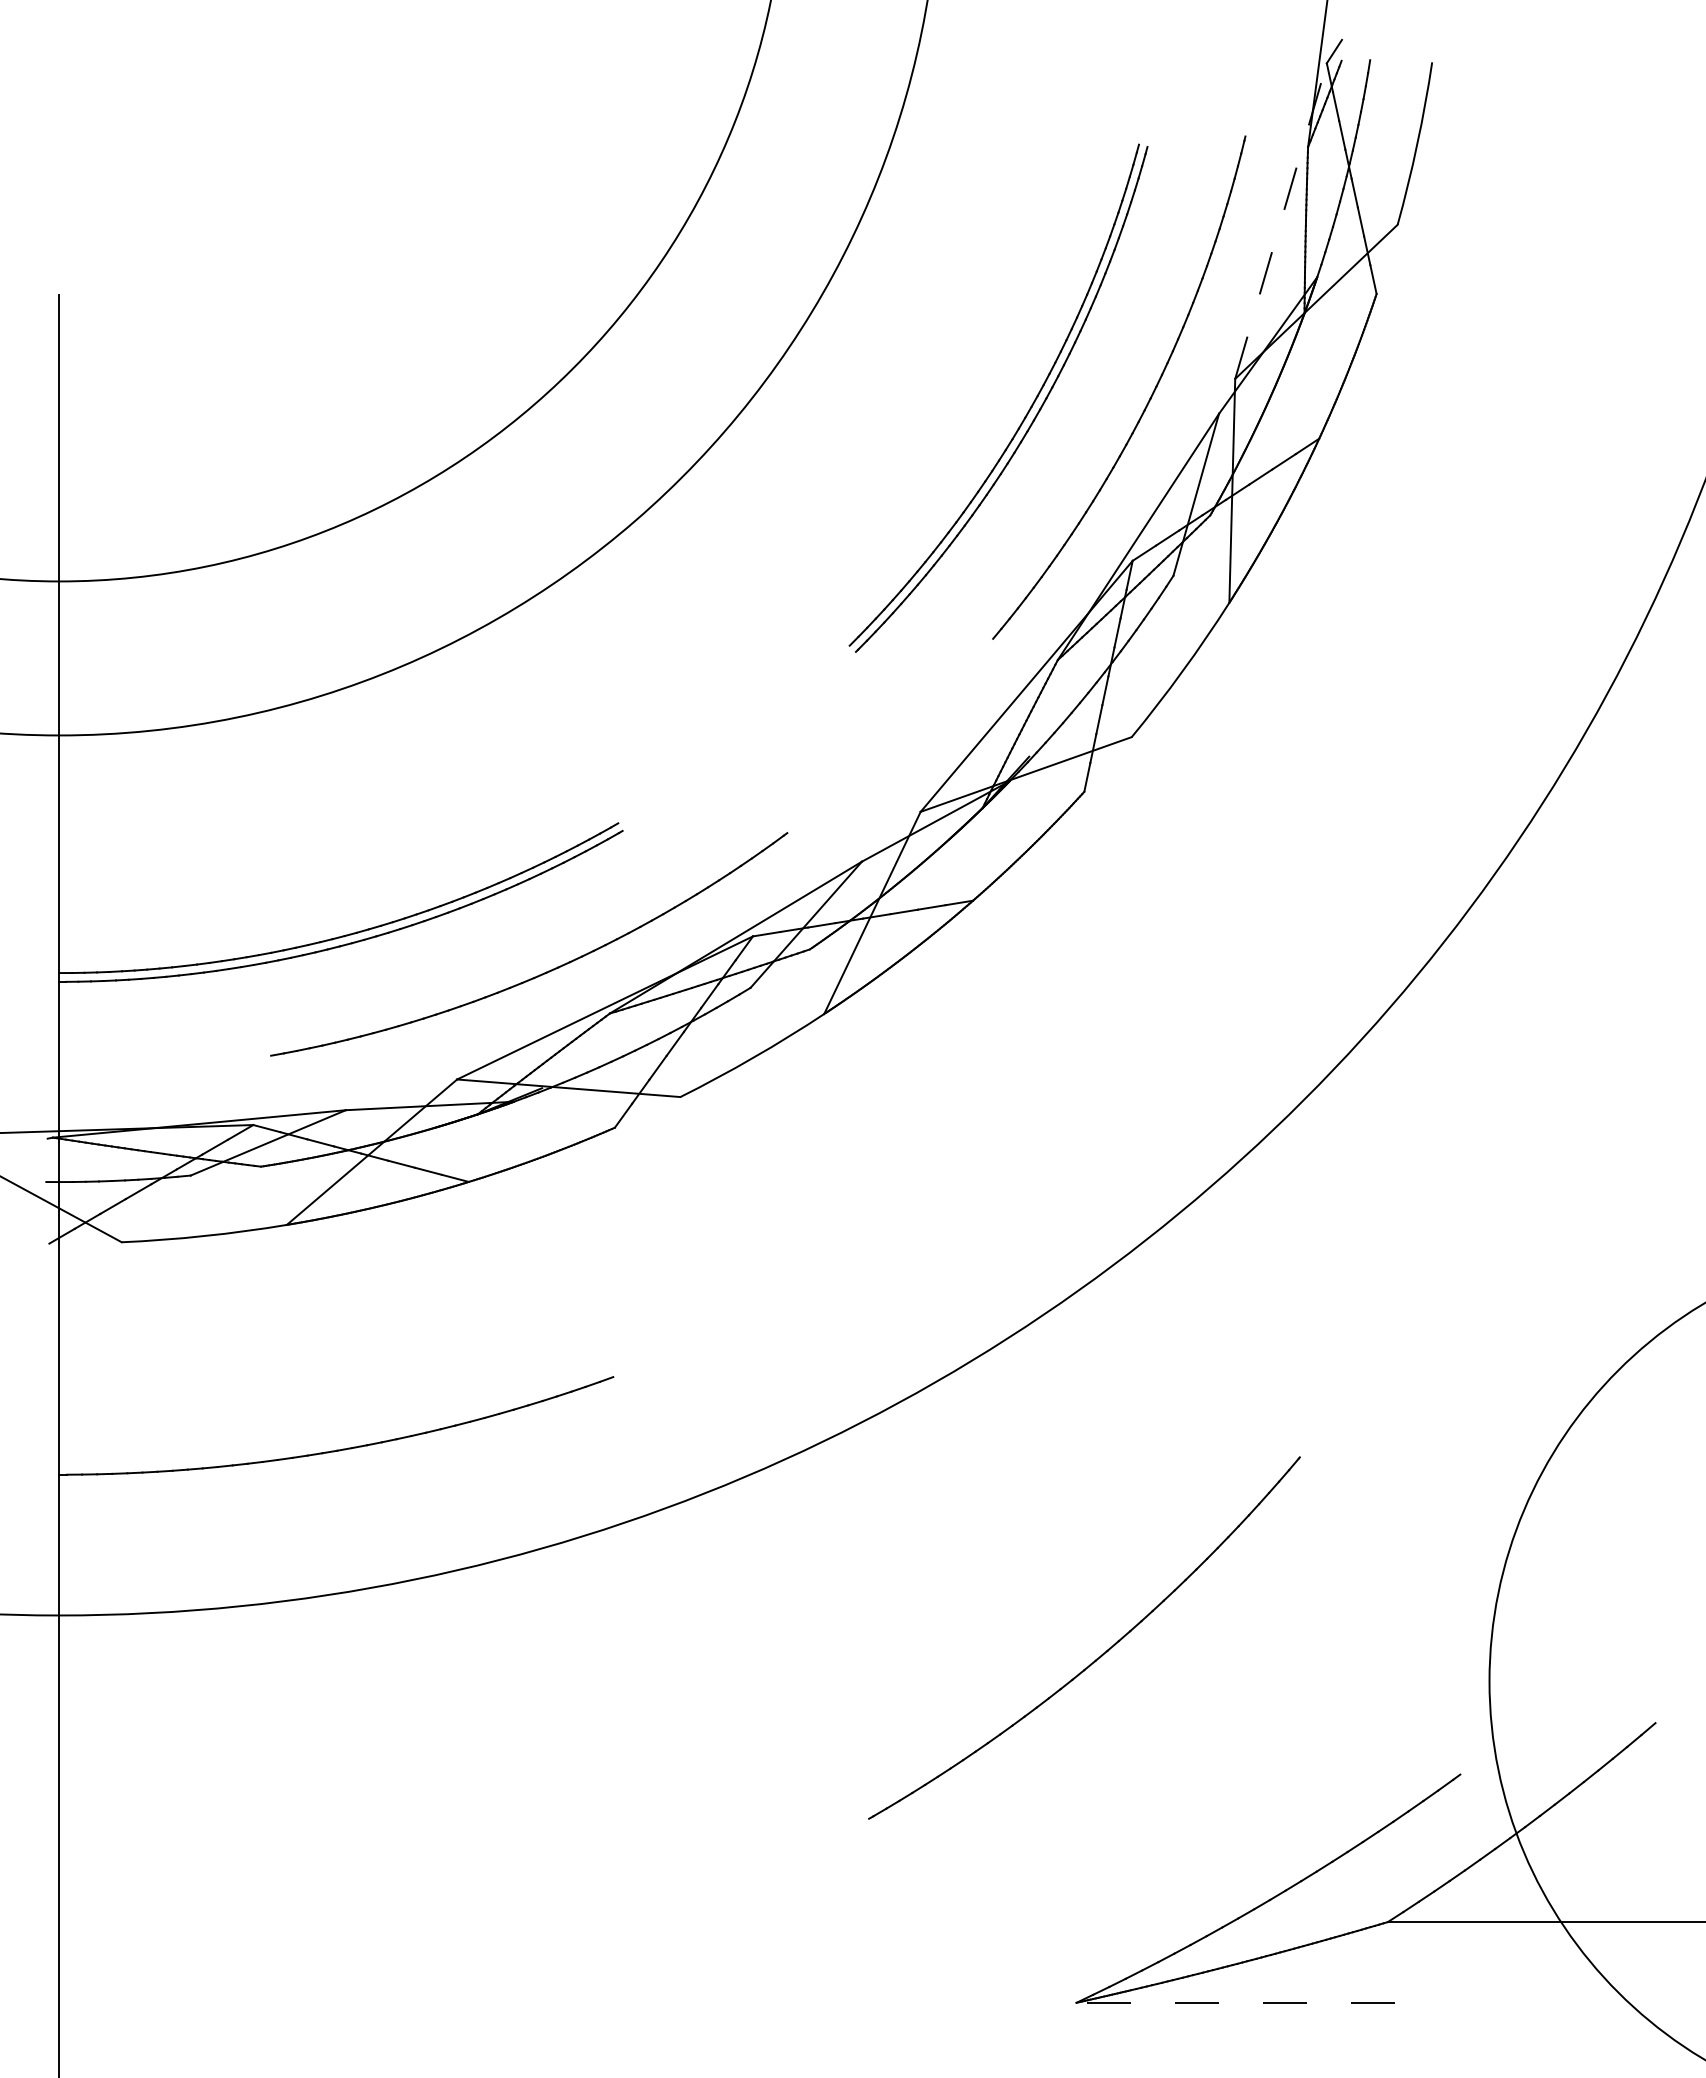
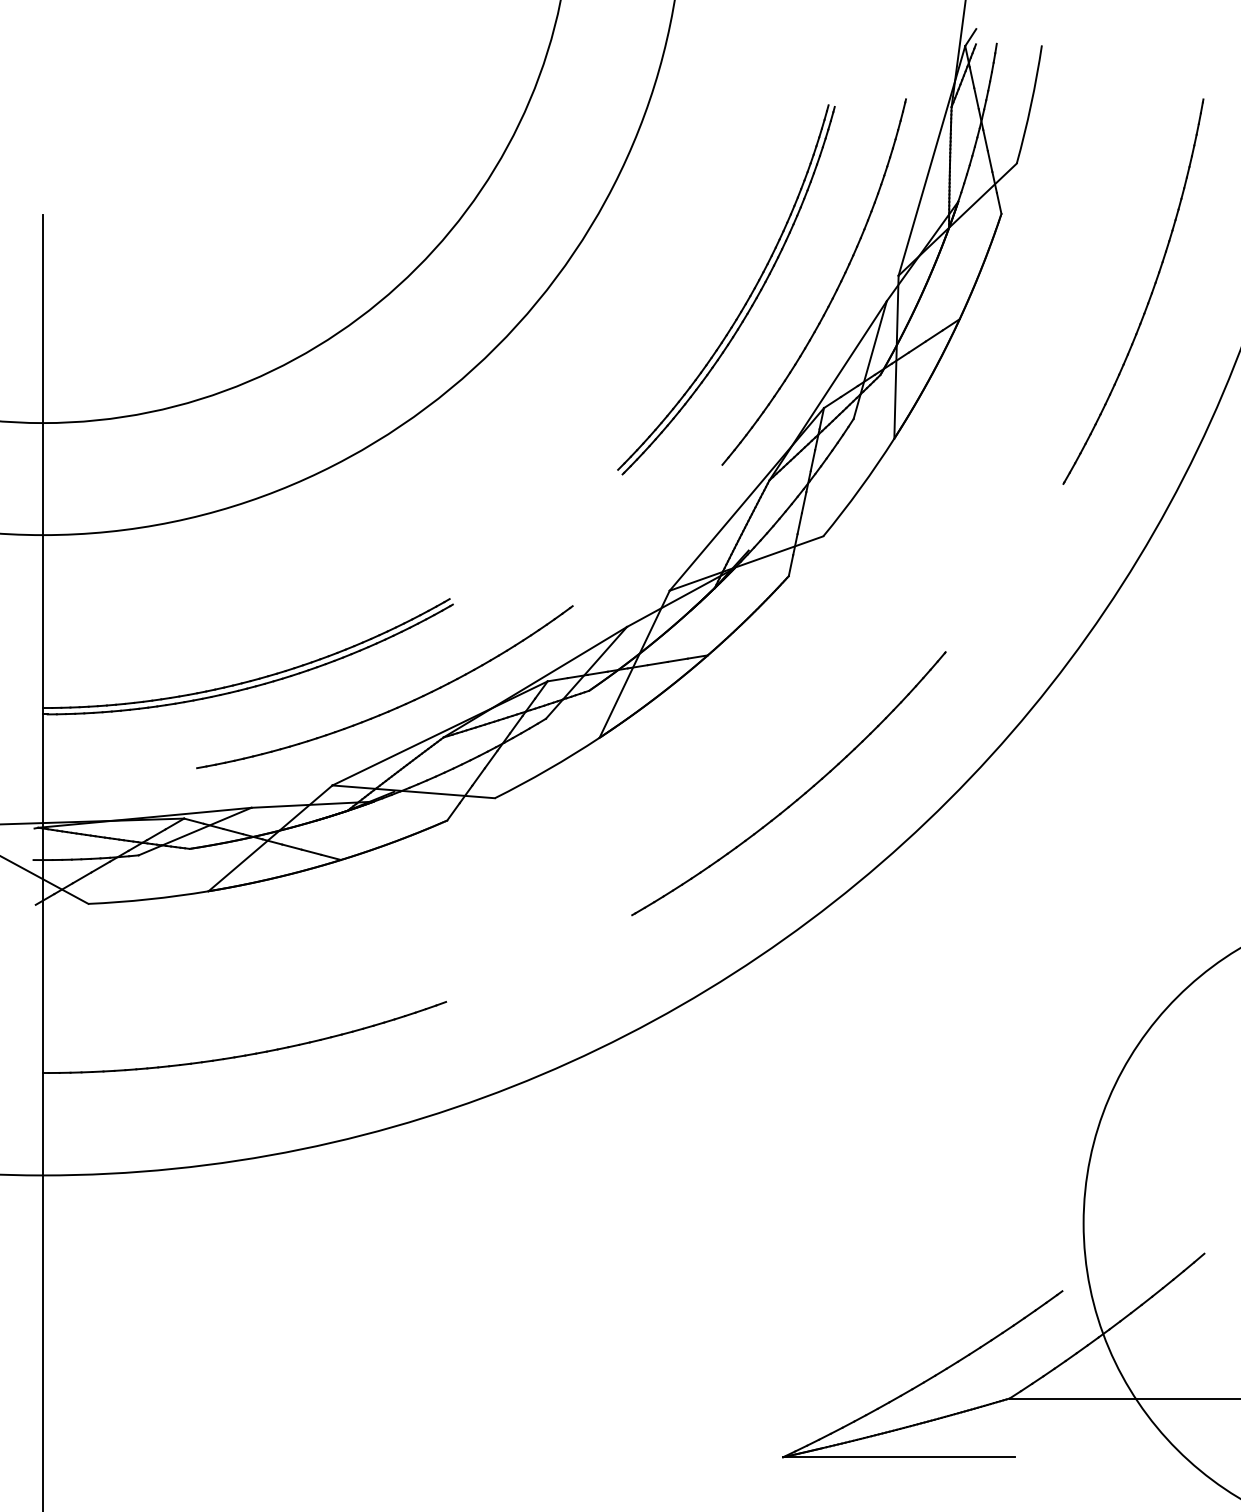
line: (1281, 220) -> (932, 160), dashed -> solid
part: (1580, 407) -> (1149, 296), added
part: (1101, 1654) -> (801, 795), moved
line: (1235, 2002) -> (898, 1457), dashed -> solid

